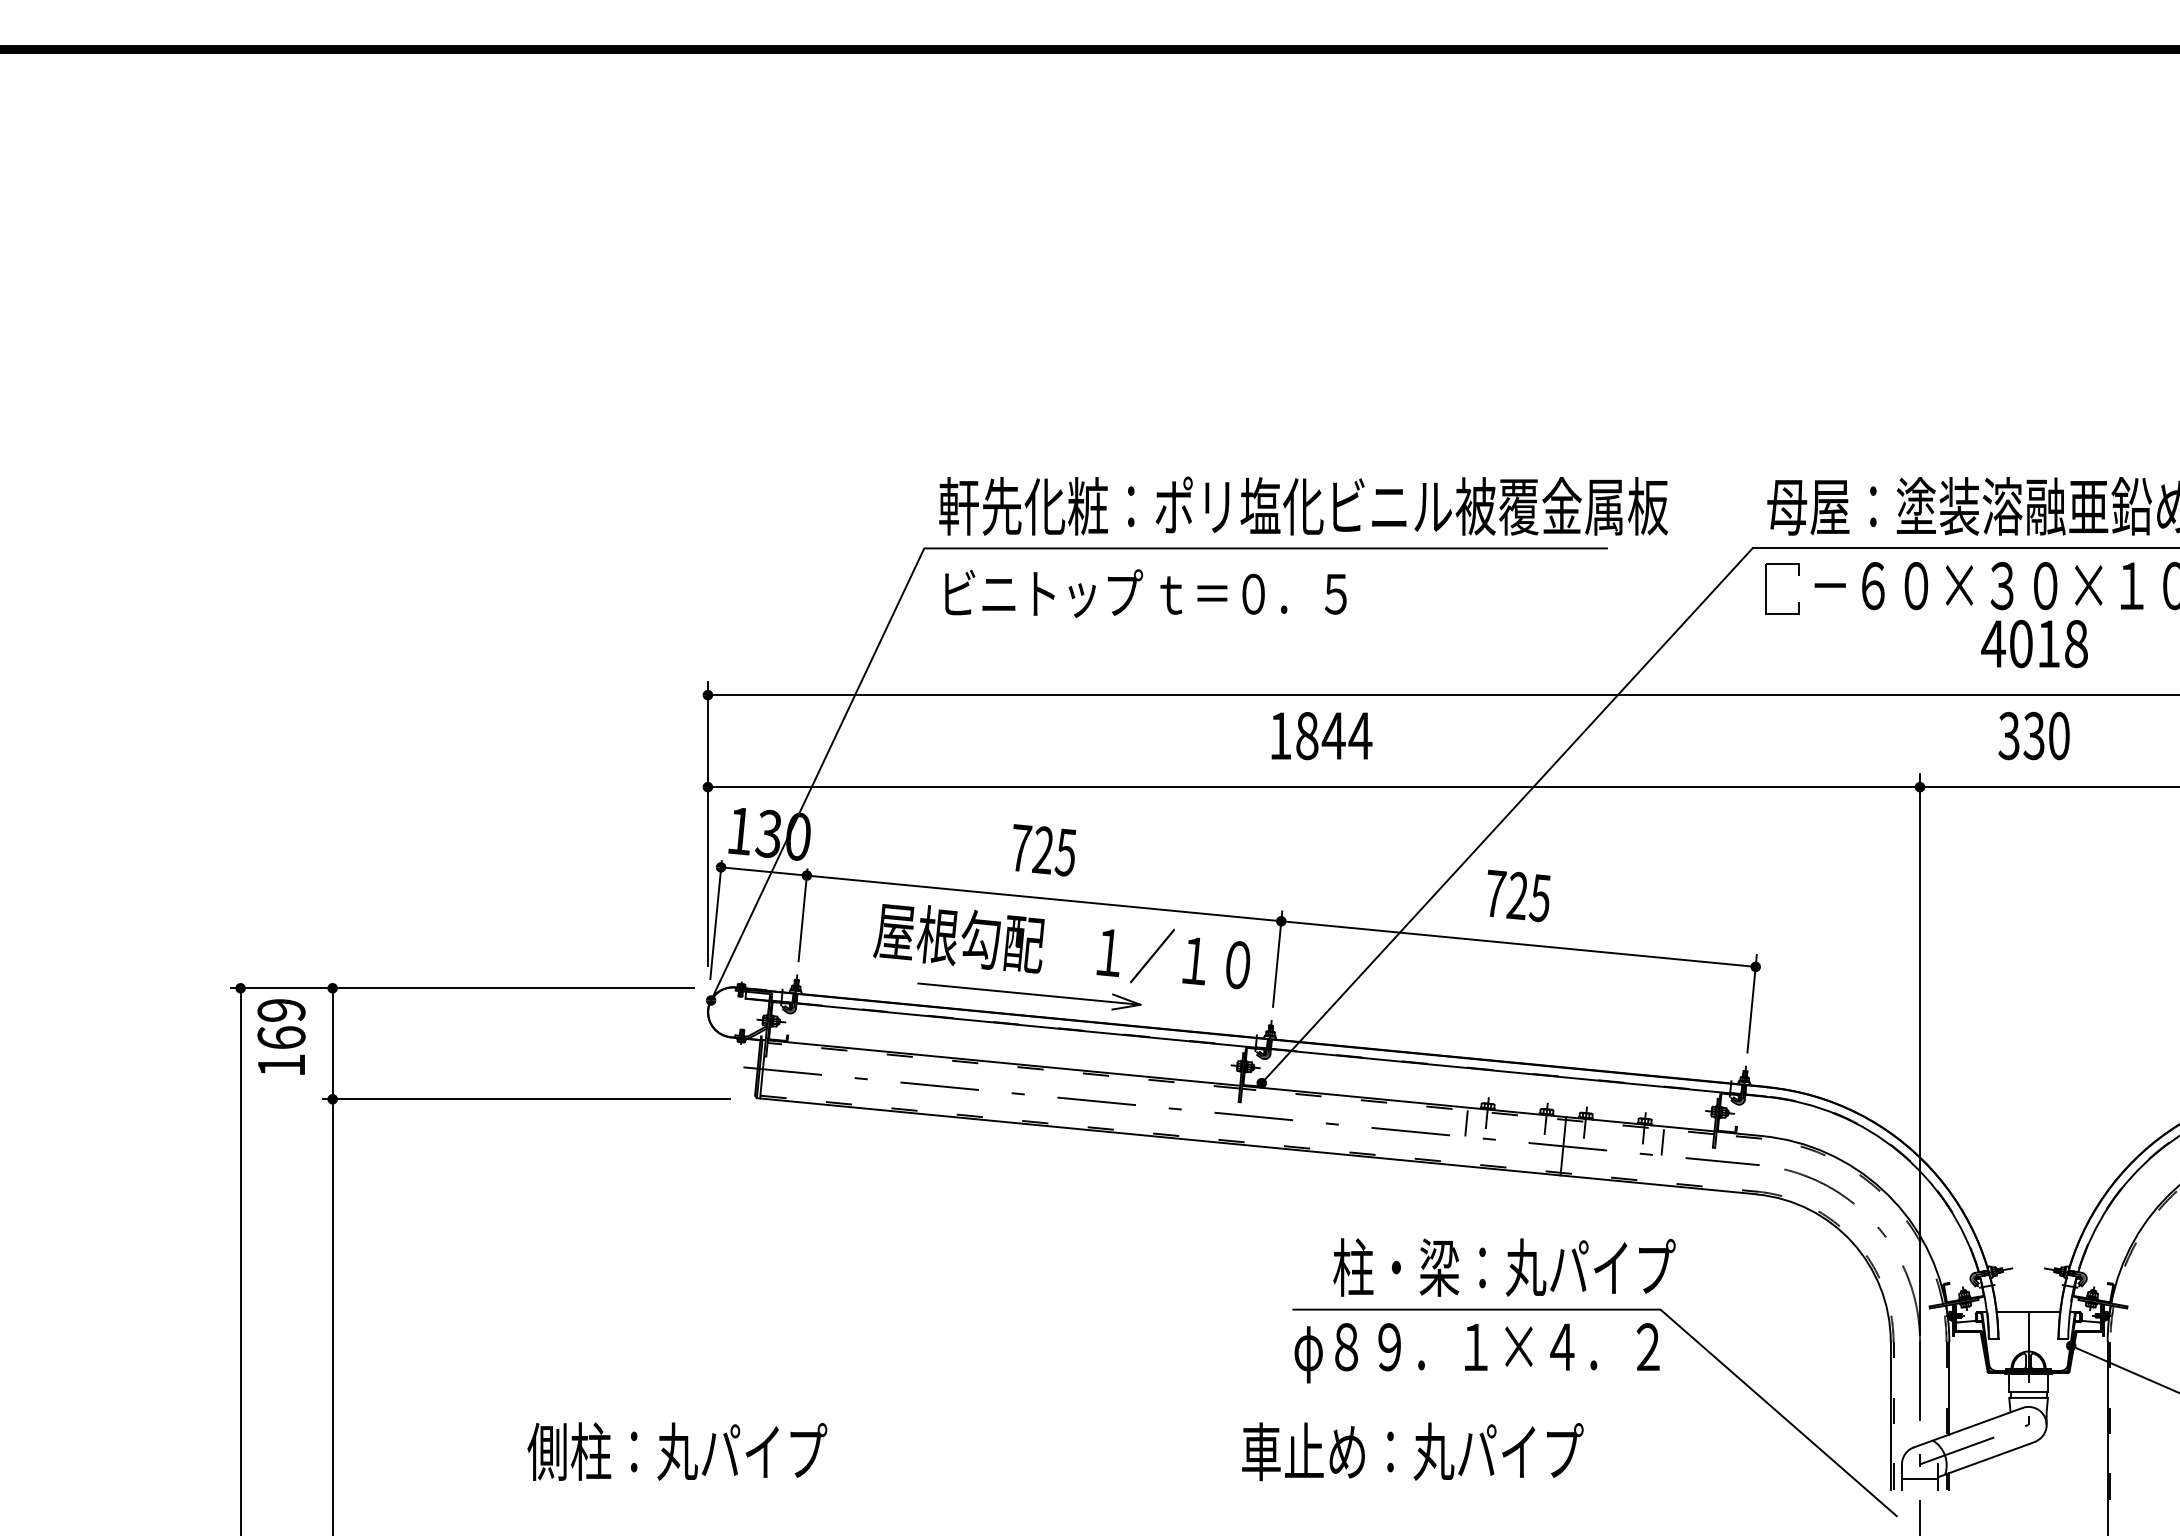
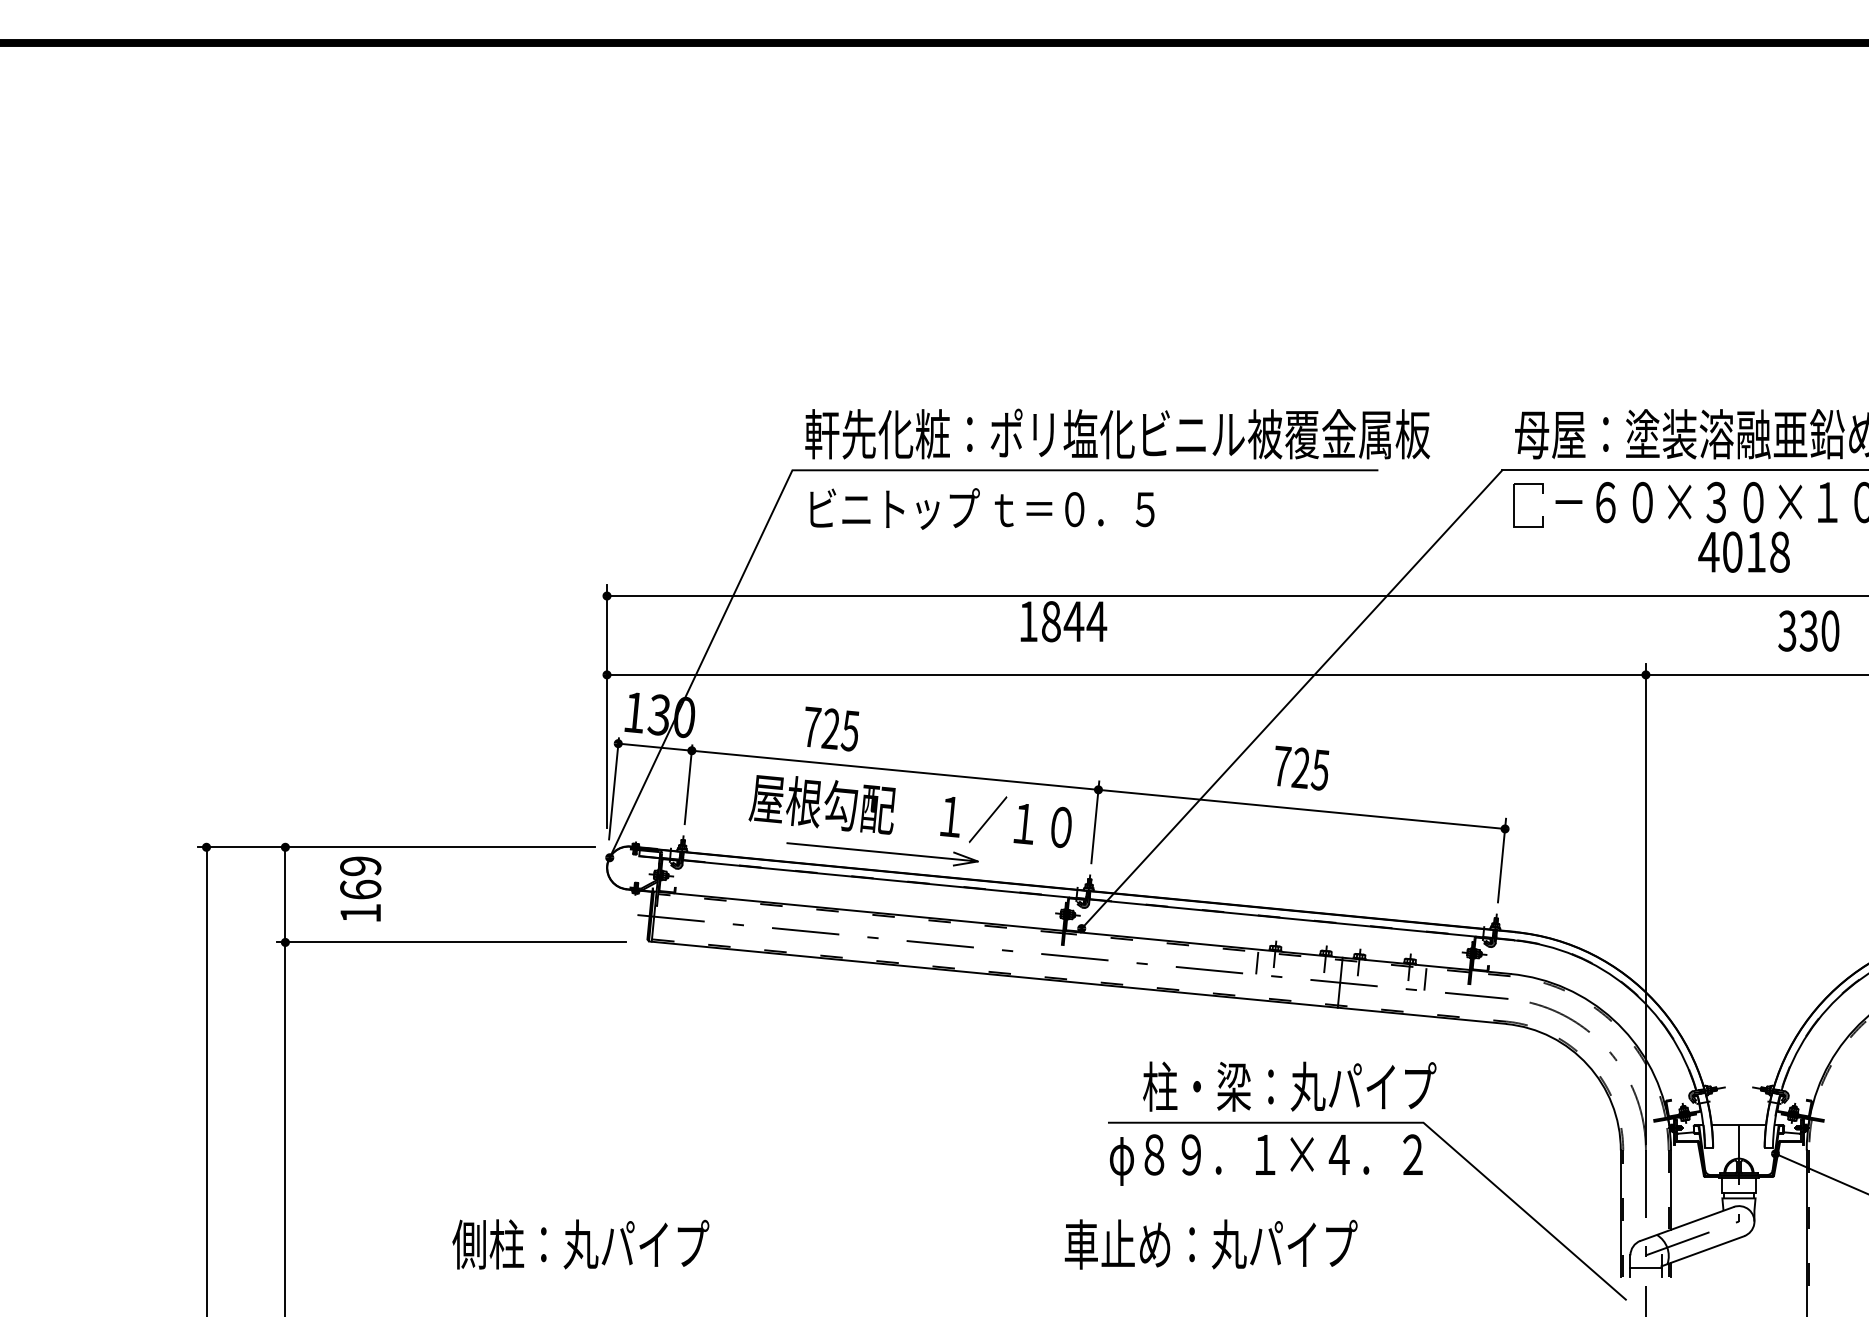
text: (2033, 735) -> (1808, 630), moved
text: (1321, 736) -> (1063, 622), moved
text: (1044, 850) -> (832, 729), moved
text: (281, 1036) -> (360, 888), moved

